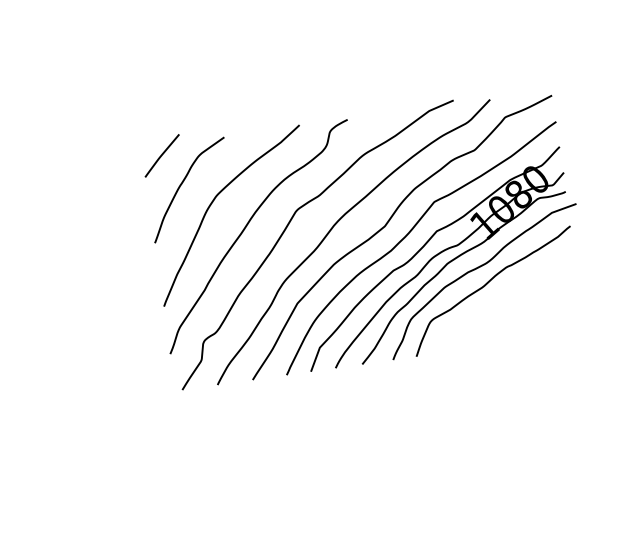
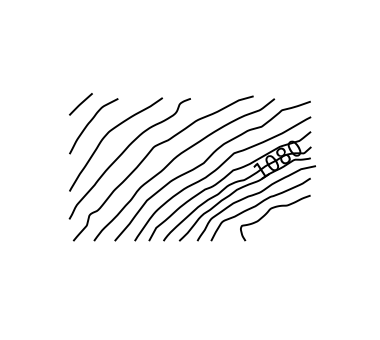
curve: (508, 292) -> (269, 211), added

